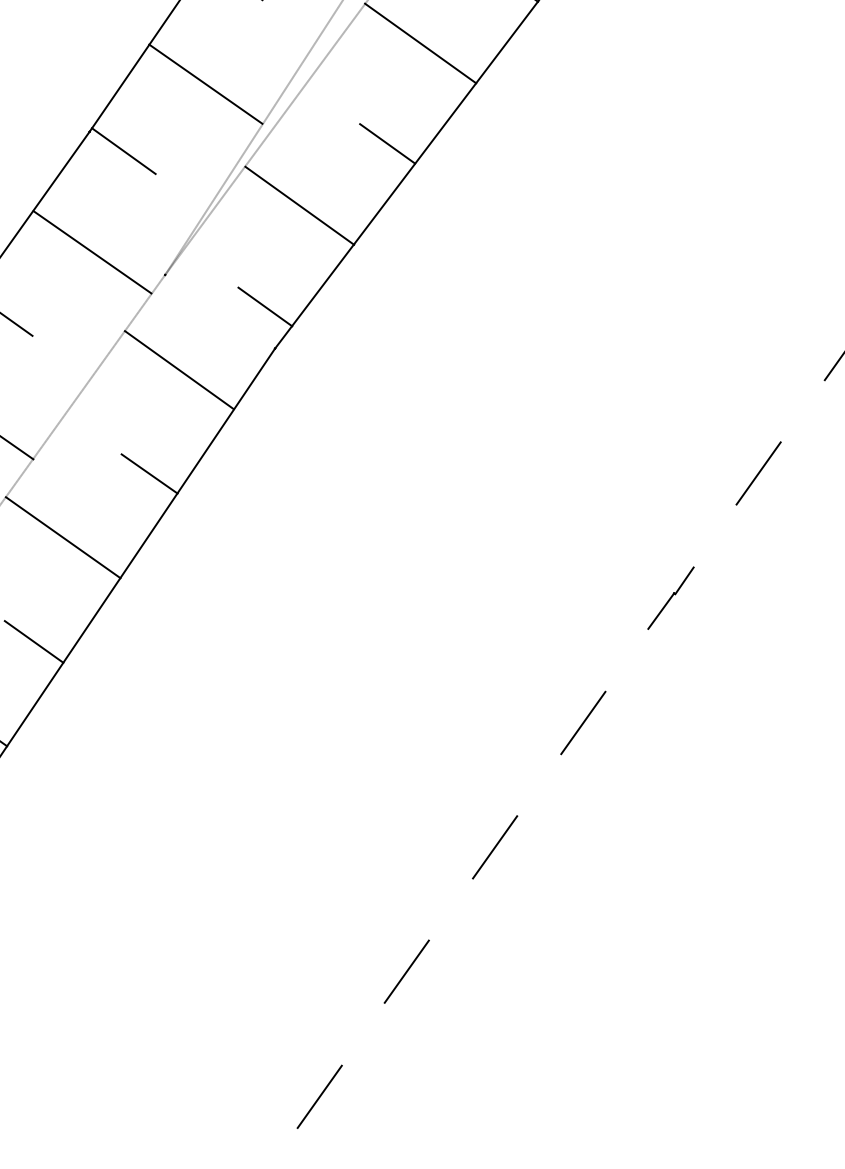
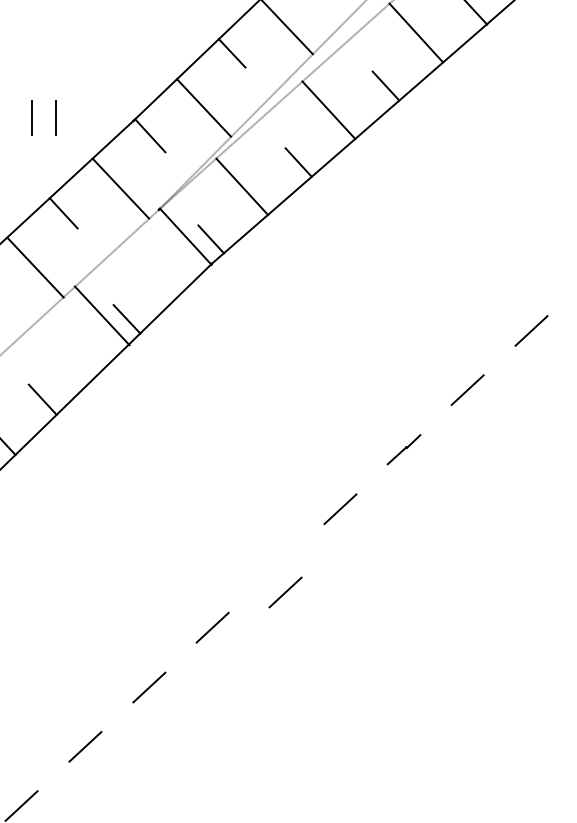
line: (178, 369) -> (185, 236), moved
line: (61, 537) -> (101, 315), moved
line: (494, 847) -> (285, 592), moved

